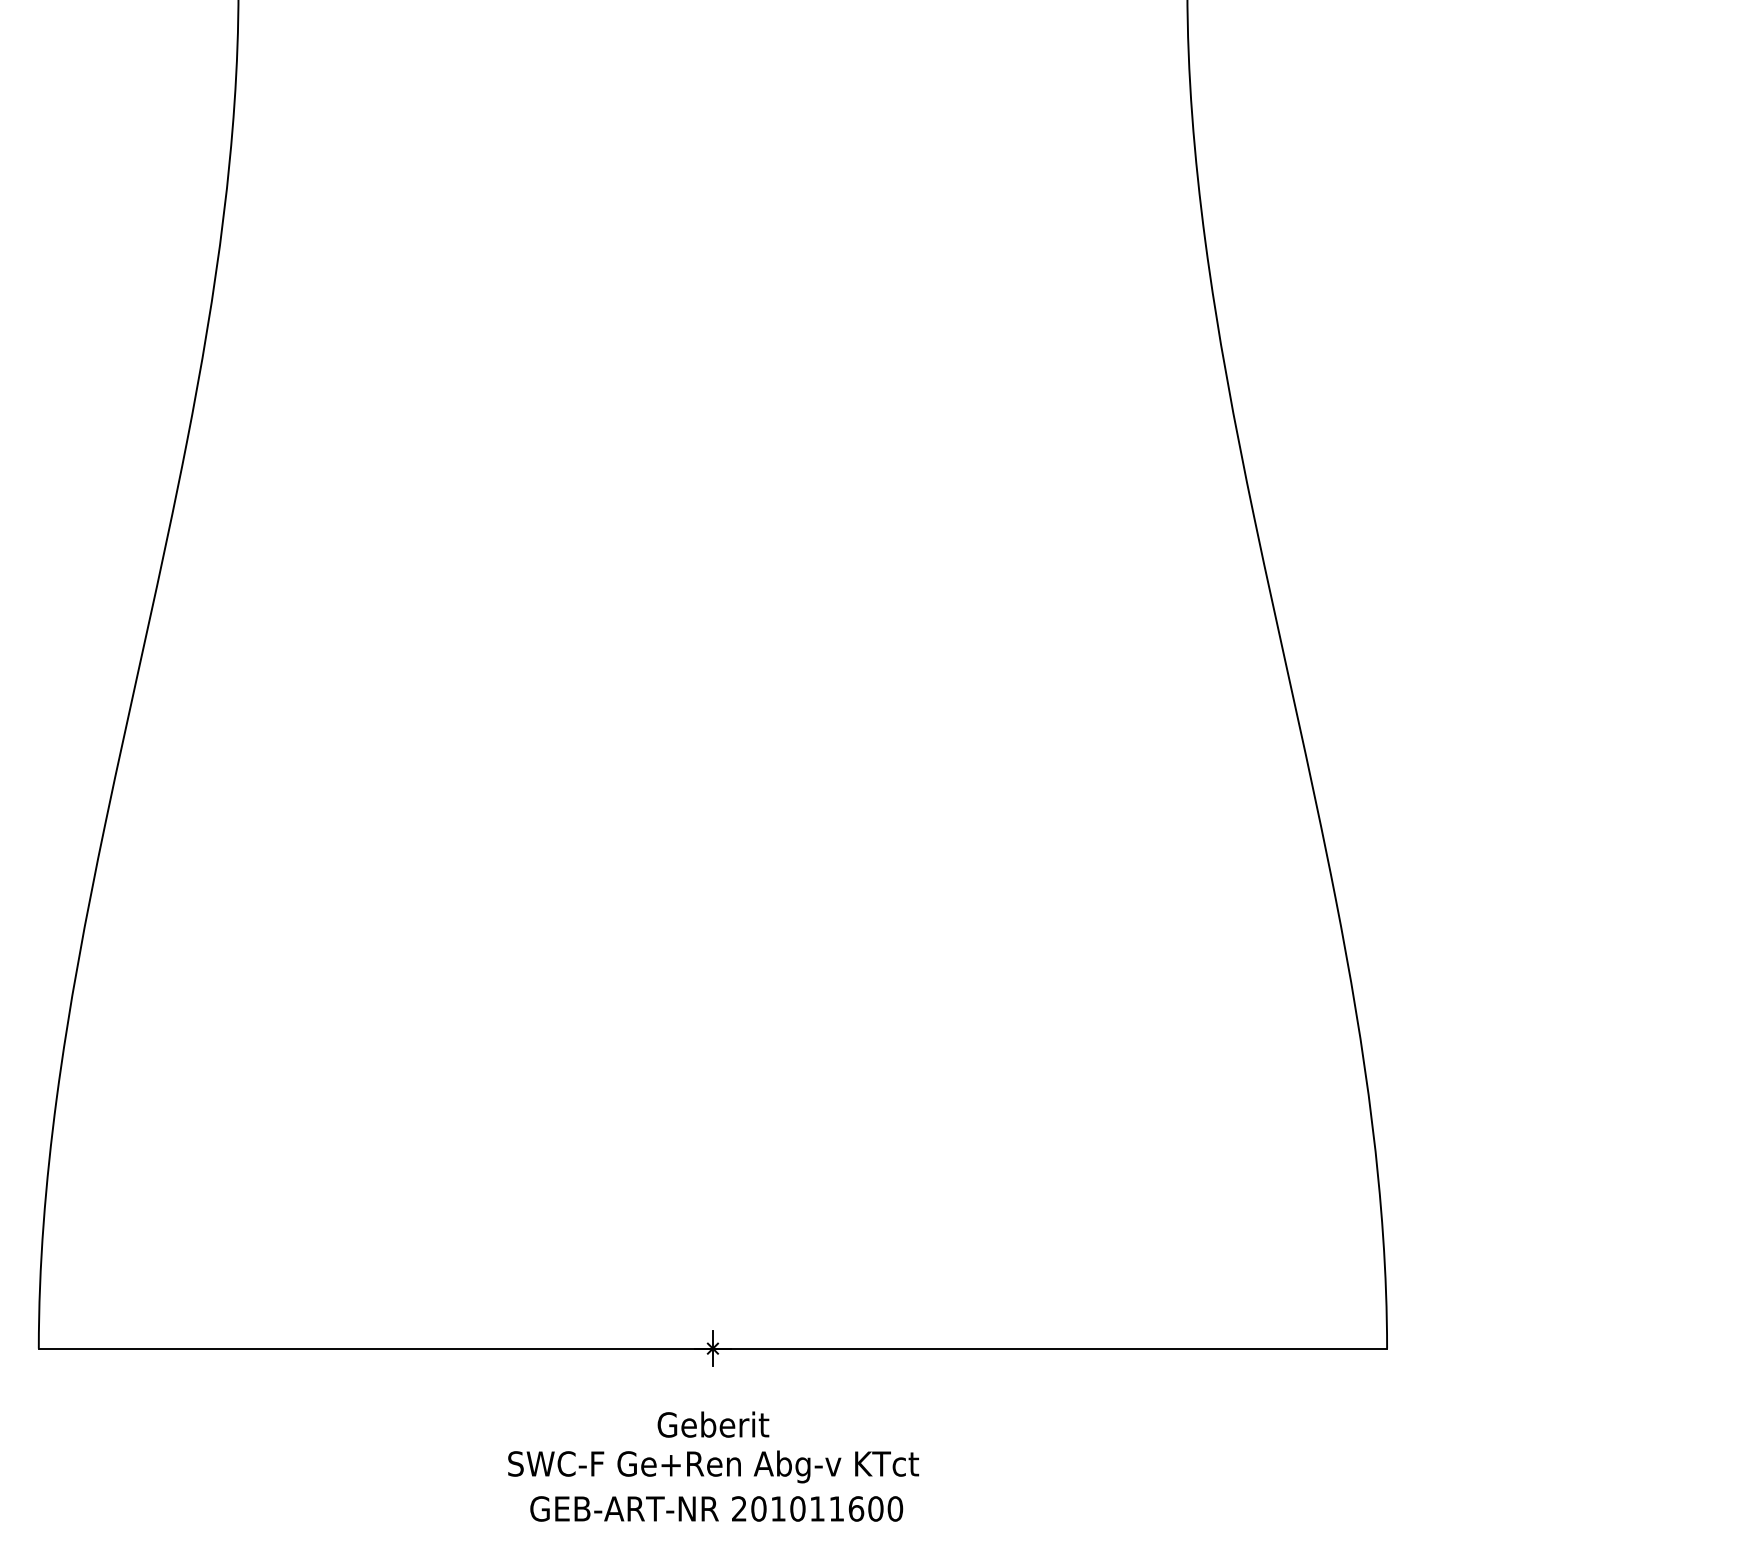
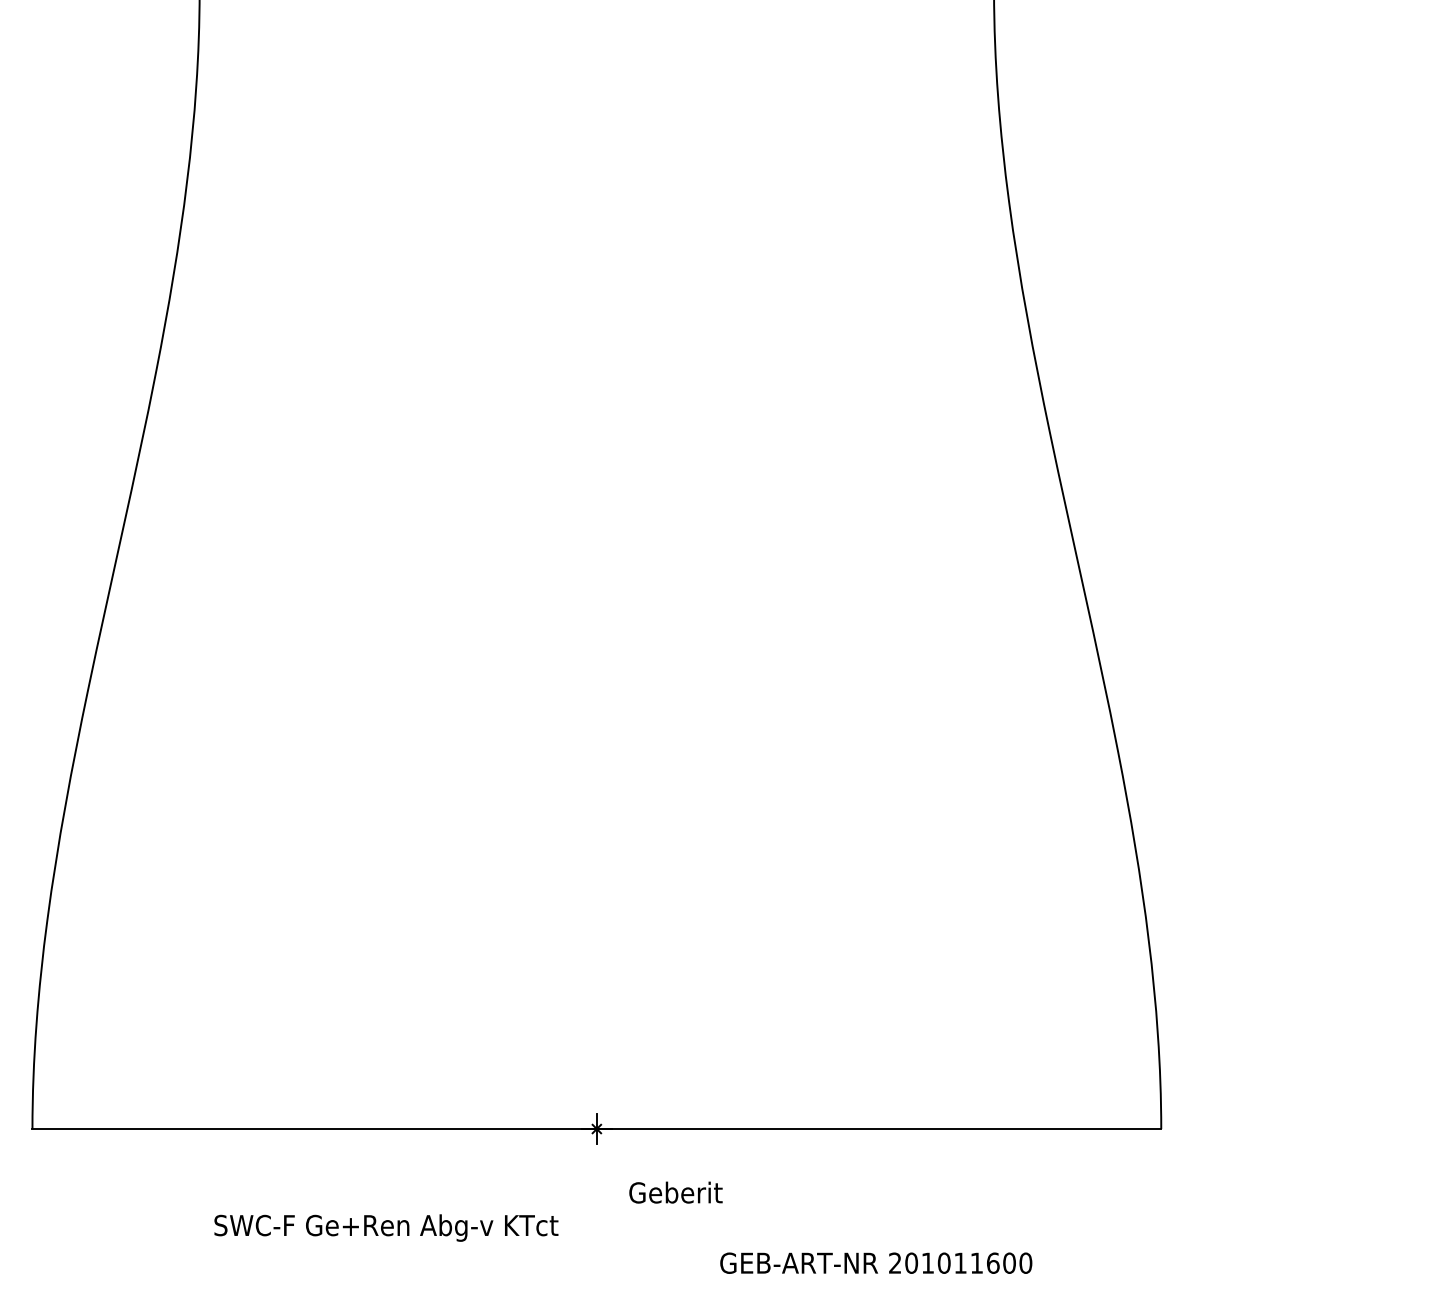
text: (713, 1424) -> (676, 1192), moved
text: (713, 1466) -> (386, 1227), moved
text: (716, 1508) -> (876, 1262), moved

